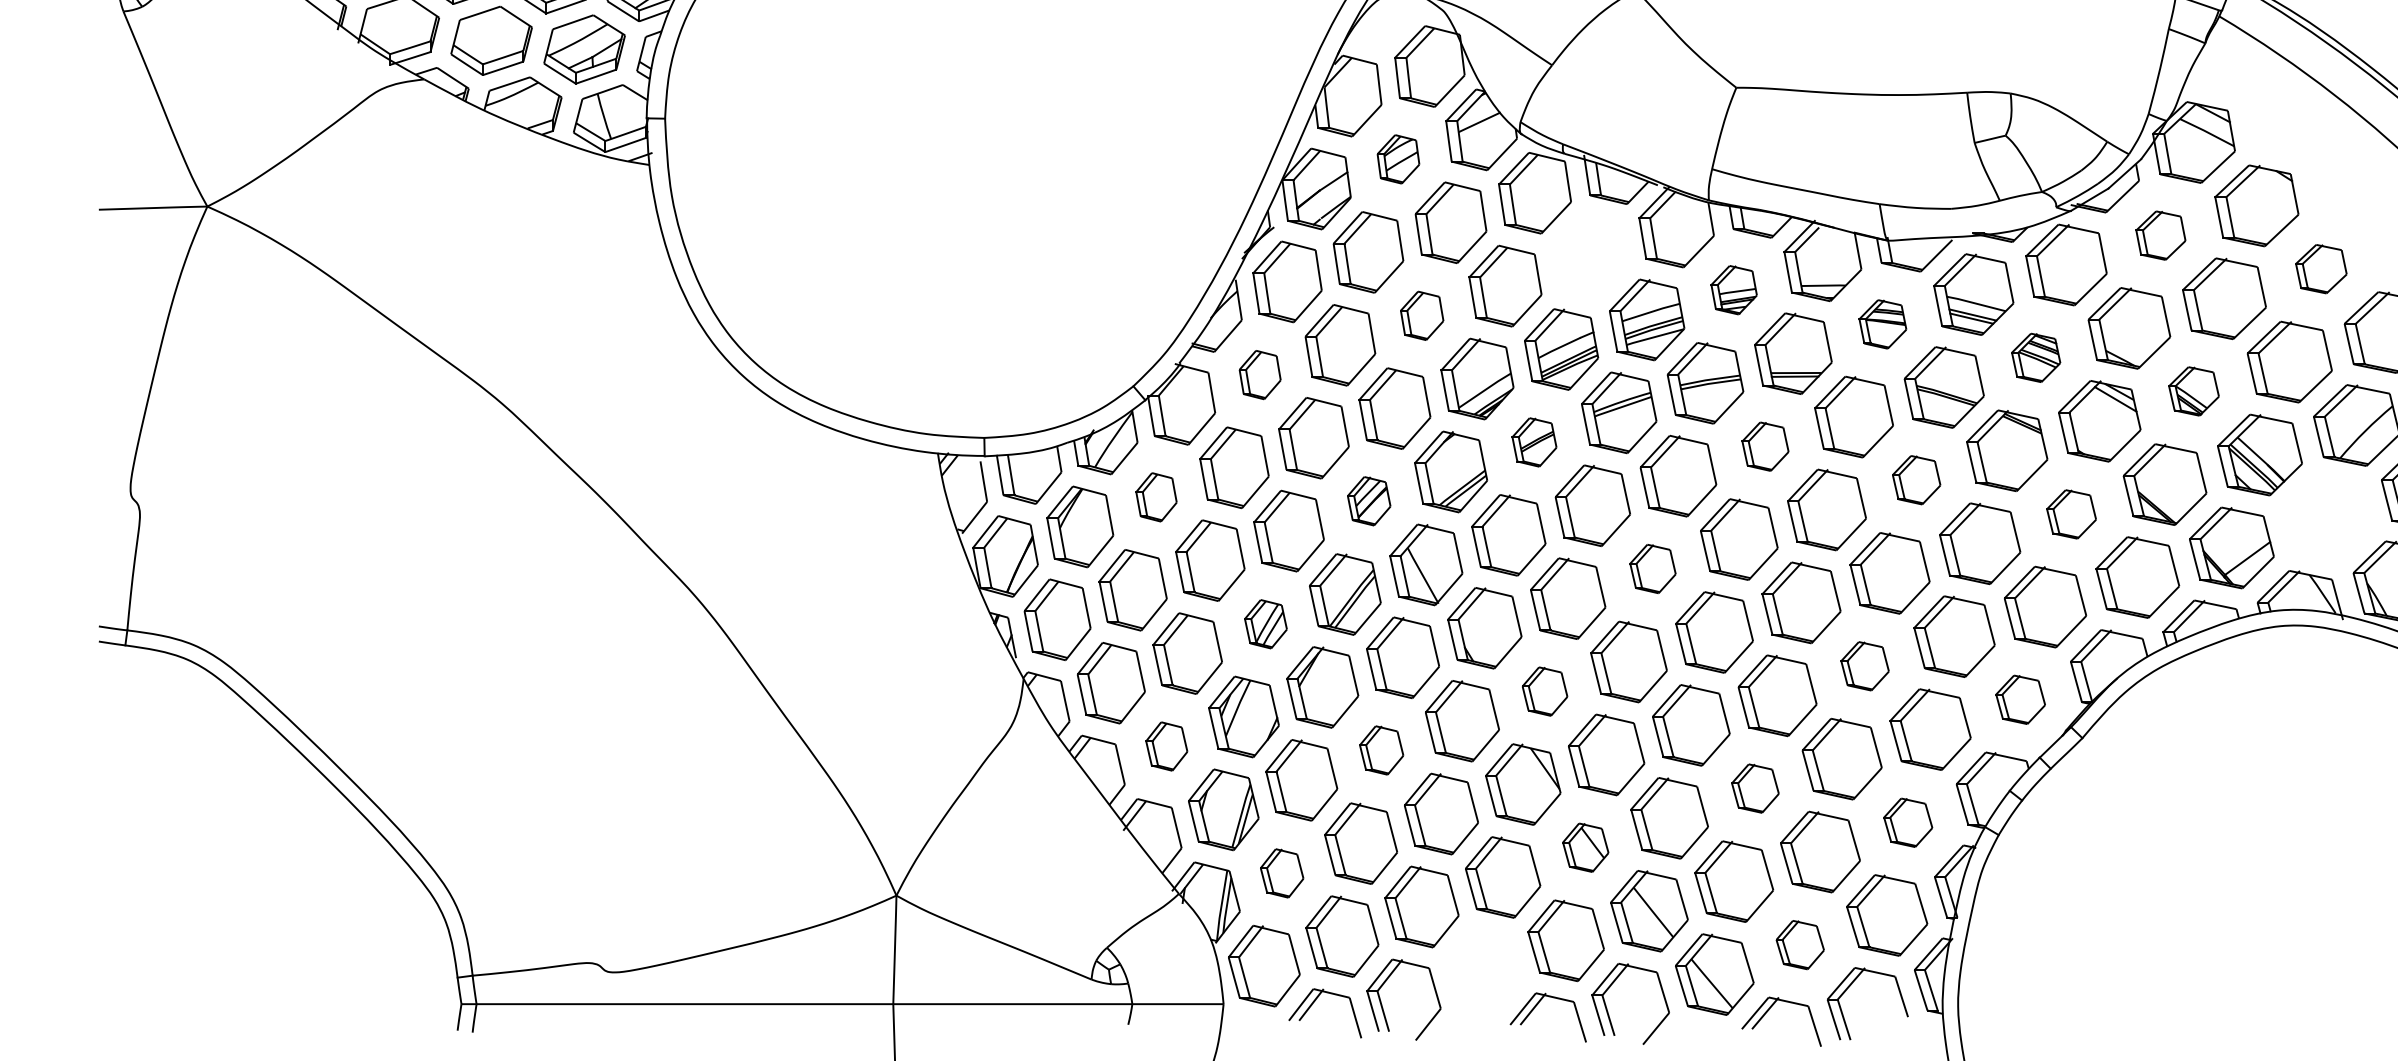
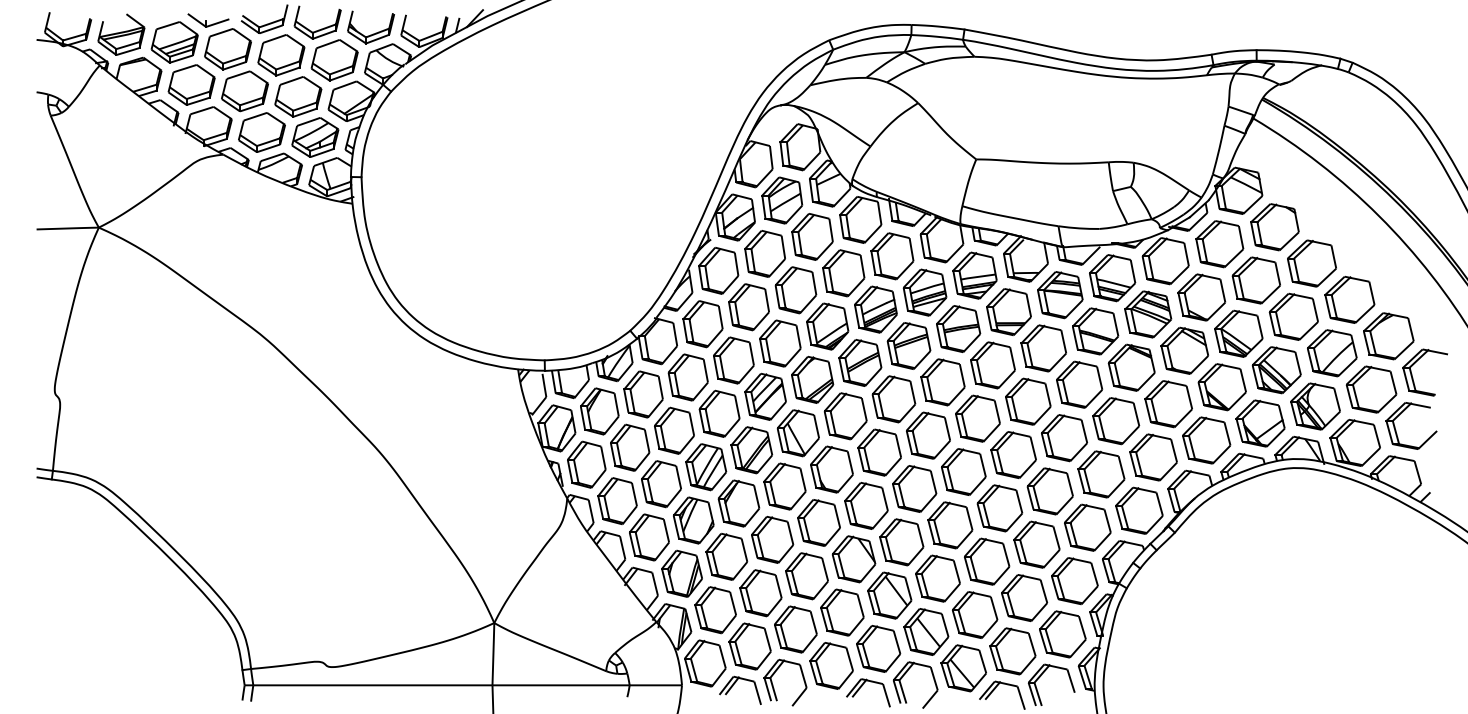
part: (1398, 159) -> (782, 200), size x1.67
part: (2160, 235) -> (1219, 244), size x1.67
part: (1590, 256) -> (892, 256), added
part: (2320, 269) -> (1311, 263), size x1.67
part: (1733, 289) -> (974, 275), size x1.67
part: (1421, 316) -> (795, 290), size x1.67
part: (1883, 324) -> (1060, 295), size x1.67
part: (2036, 357) -> (1148, 314), size x1.67
part: (1259, 375) -> (702, 324), size x1.67
part: (2193, 391) -> (1238, 333), size x1.67
part: (1534, 441) -> (860, 362), size x1.67
part: (1764, 446) -> (992, 365), size x1.67
part: (1916, 479) -> (1079, 384), size x1.67
part: (1156, 497) -> (643, 394), size x1.67
part: (1369, 500) -> (765, 396), size x1.67
part: (2071, 514) -> (1168, 404), size x1.67
part: (2327, 518) -> (1315, 406), added
part: (1653, 568) -> (928, 435), size x1.67
part: (1266, 624) -> (706, 467), size x1.67
part: (1863, 666) -> (1049, 491), size x1.67
part: (1545, 690) -> (866, 505), size x1.67
part: (2020, 699) -> (1139, 510), size x1.67
part: (1166, 746) -> (649, 537), size x1.67
part: (1381, 750) -> (772, 539), size x1.67
part: (1755, 788) -> (987, 561), size x1.67
part: (1907, 823) -> (1074, 581), size x1.67
part: (1585, 847) -> (889, 595), size x1.67
part: (1281, 873) -> (715, 610), size x1.67
part: (1799, 945) -> (1012, 651), size x1.67
part: (1484, 969) -> (831, 665), added

